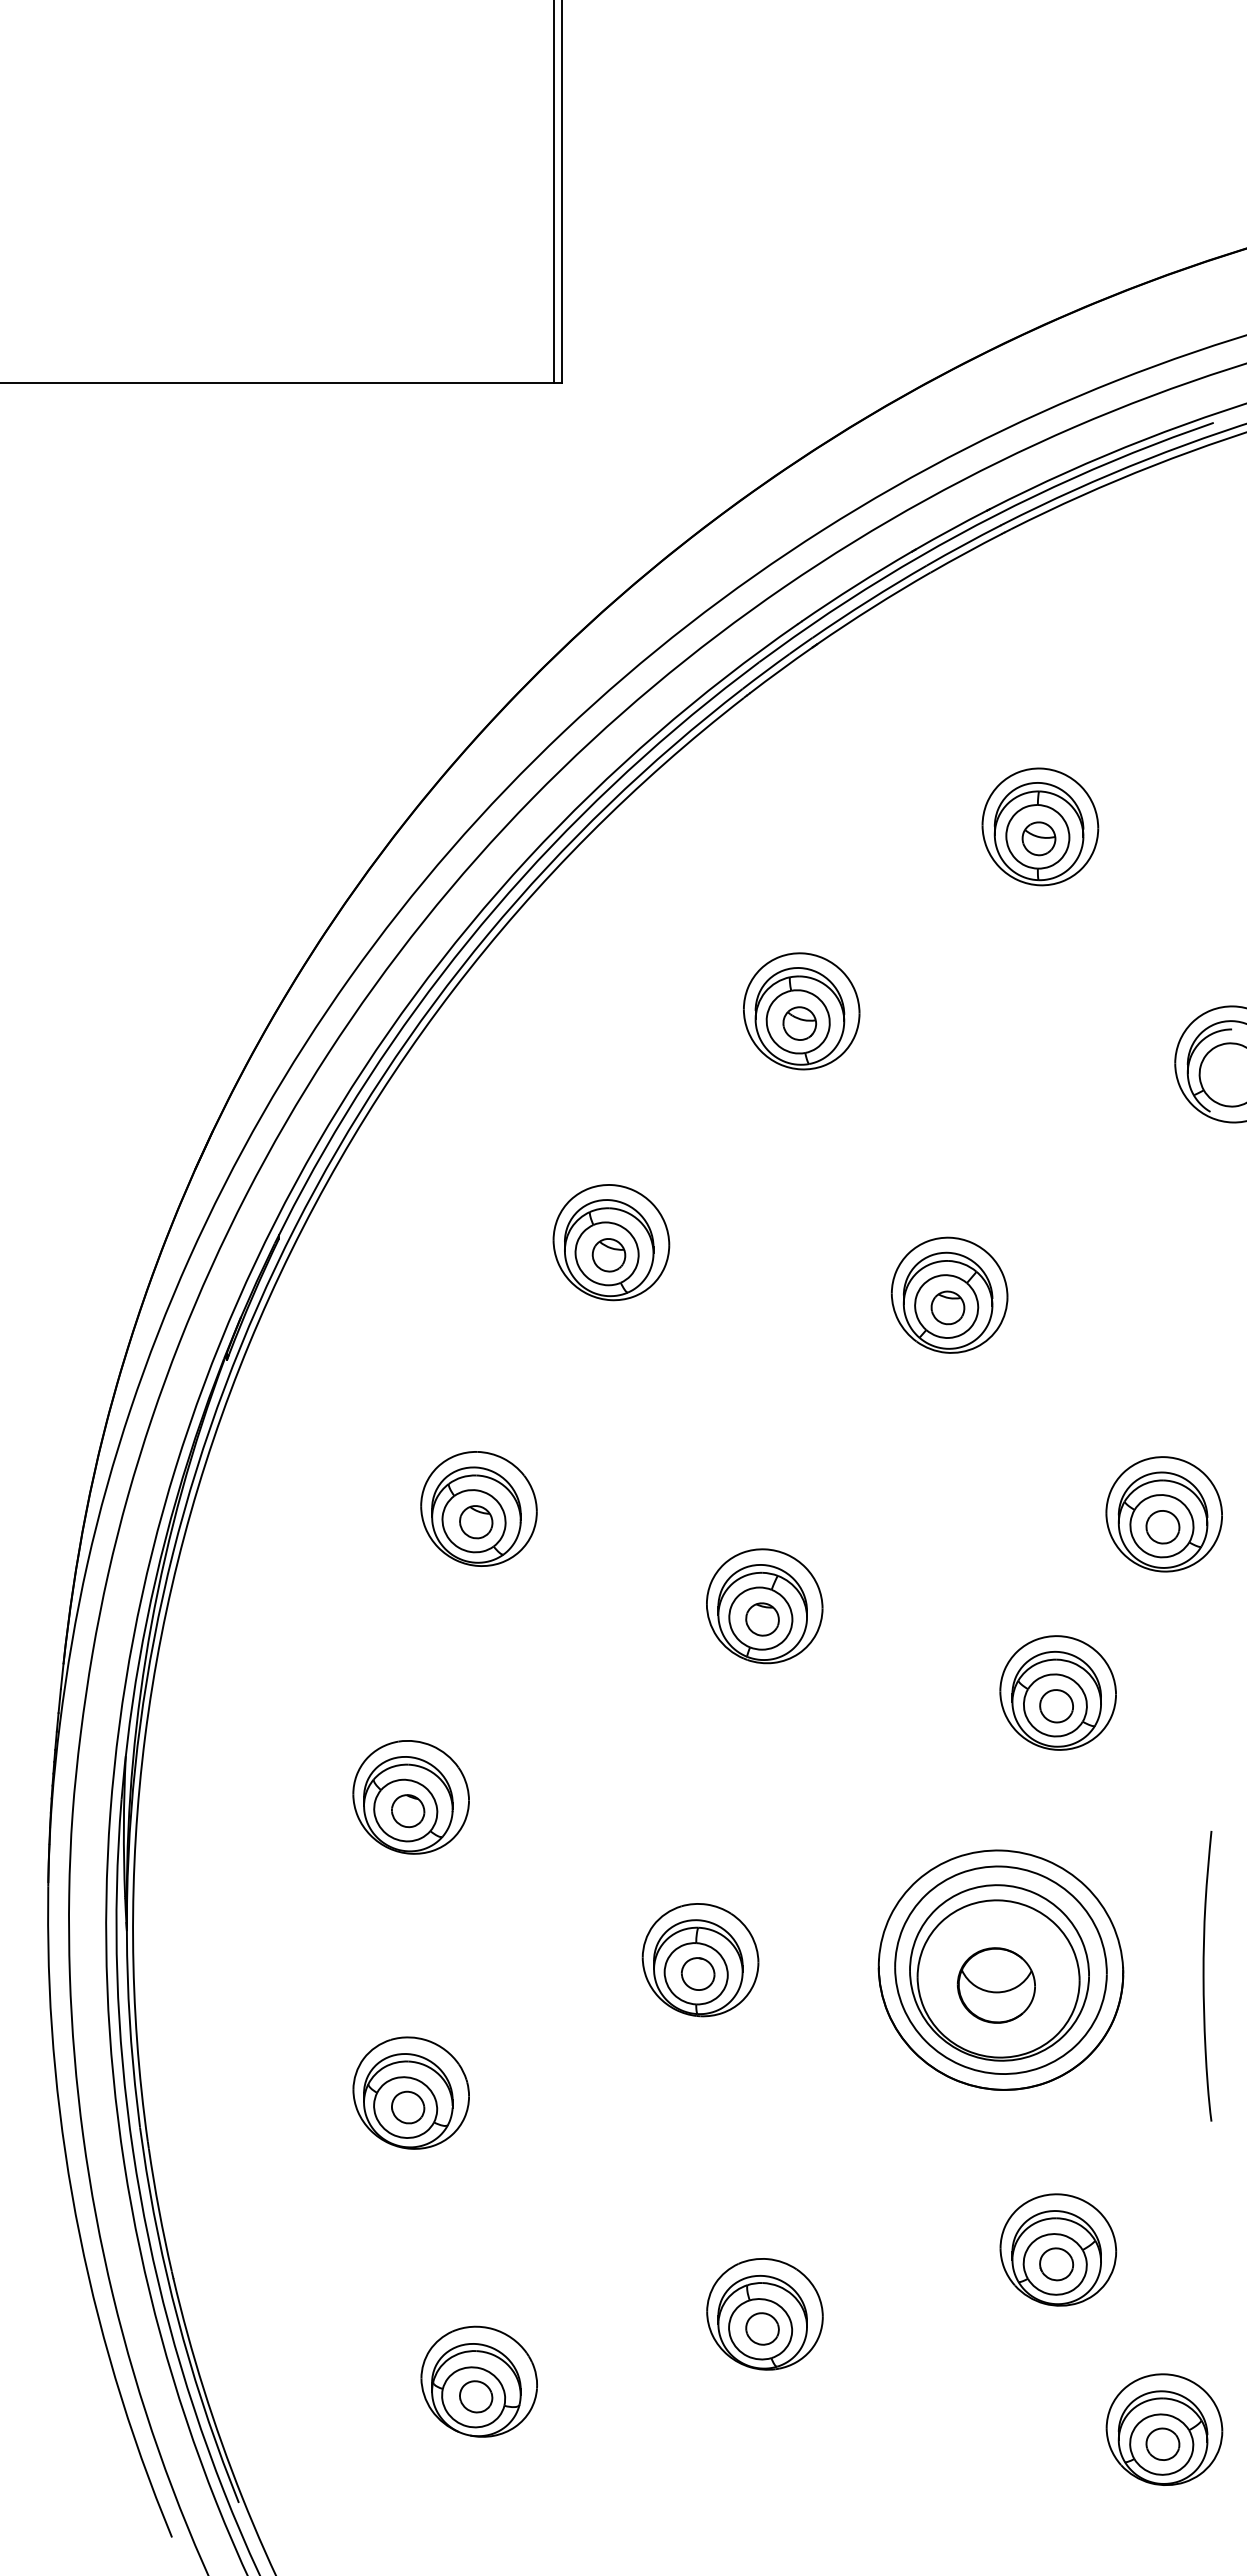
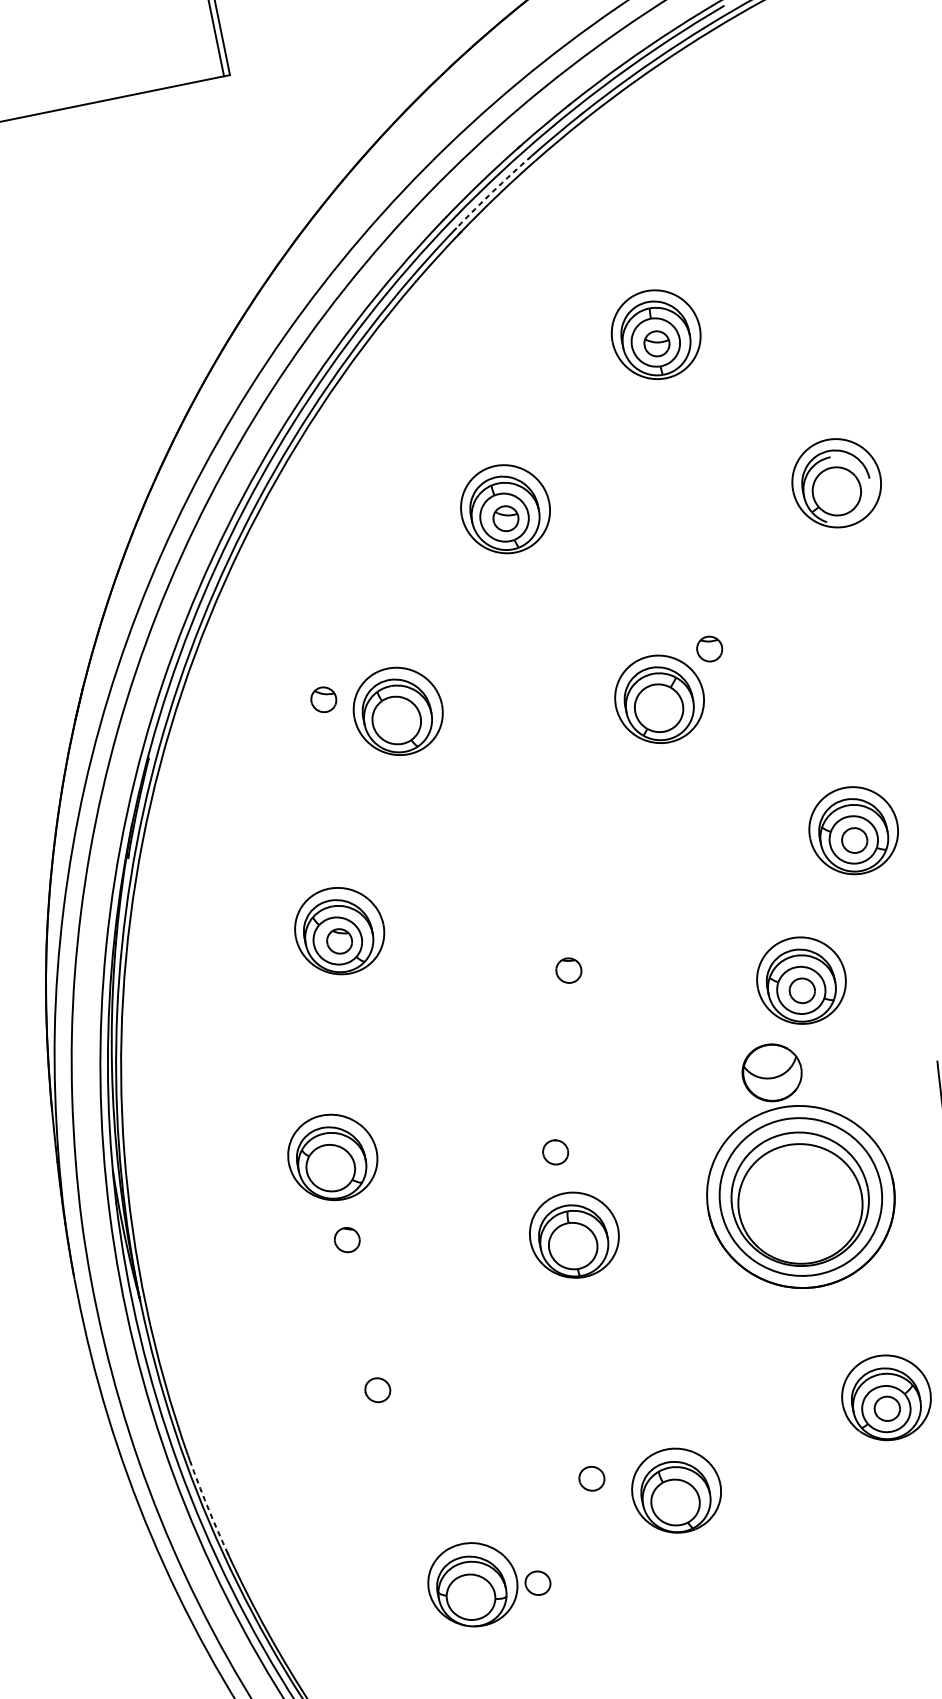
arc: (868, 600) -> (492, 191), solid -> dashed
part: (608, 1255) -> (323, 700), moved
part: (947, 1307) -> (709, 648), moved
part: (764, 1606) -> (568, 960), removed
part: (408, 1811) -> (347, 1240), moved
part: (698, 1973) -> (555, 1151), moved
part: (995, 1985) -> (771, 1072), moved
part: (410, 2092) -> (377, 1378), removed
arc: (159, 2210) -> (207, 1505), solid -> dashed
part: (762, 2328) -> (591, 1478), moved
part: (476, 2396) -> (538, 1582), moved

